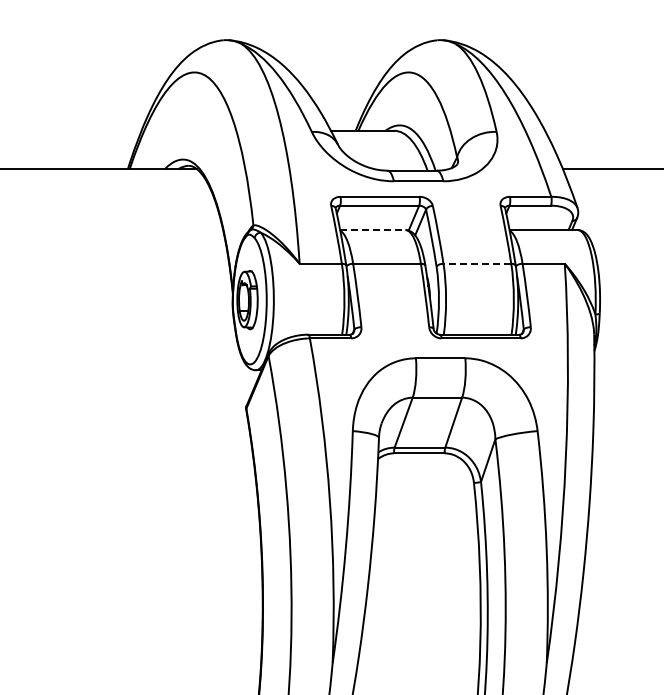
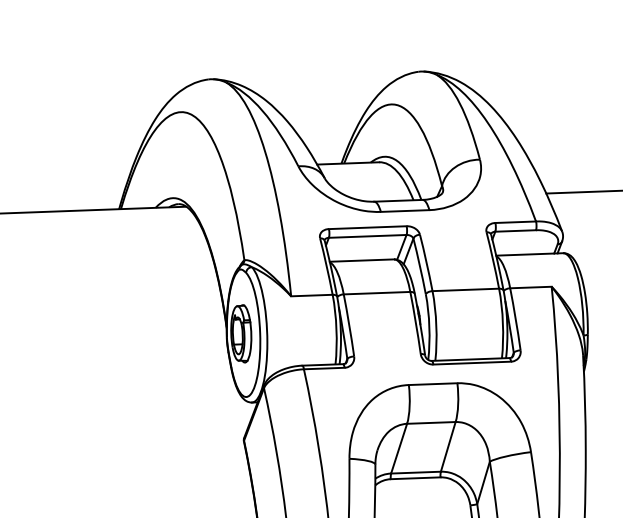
line: (372, 230) -> (361, 261), dashed -> solid
line: (477, 263) -> (465, 289), dashed -> solid

